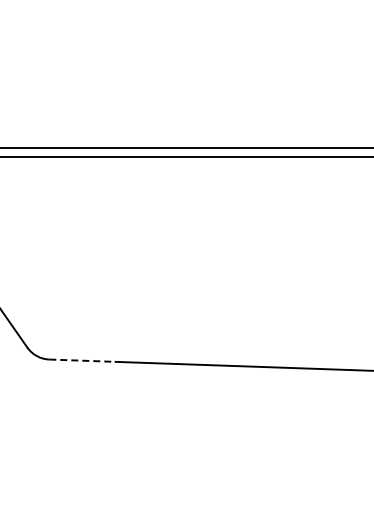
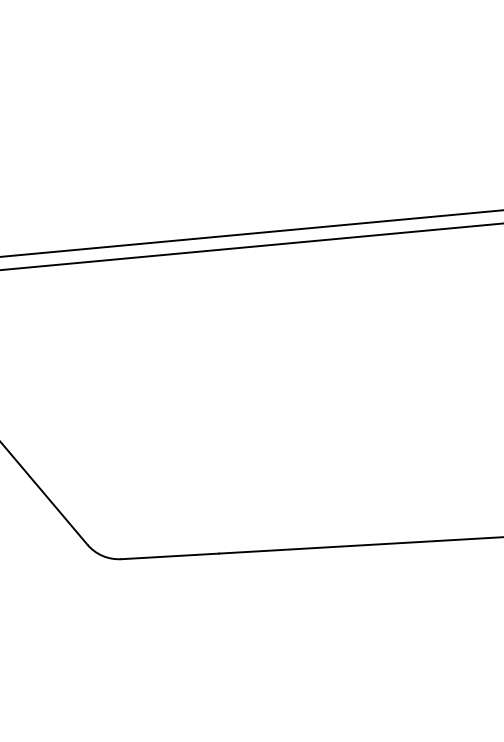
line: (82, 360) -> (170, 556), dashed -> solid

